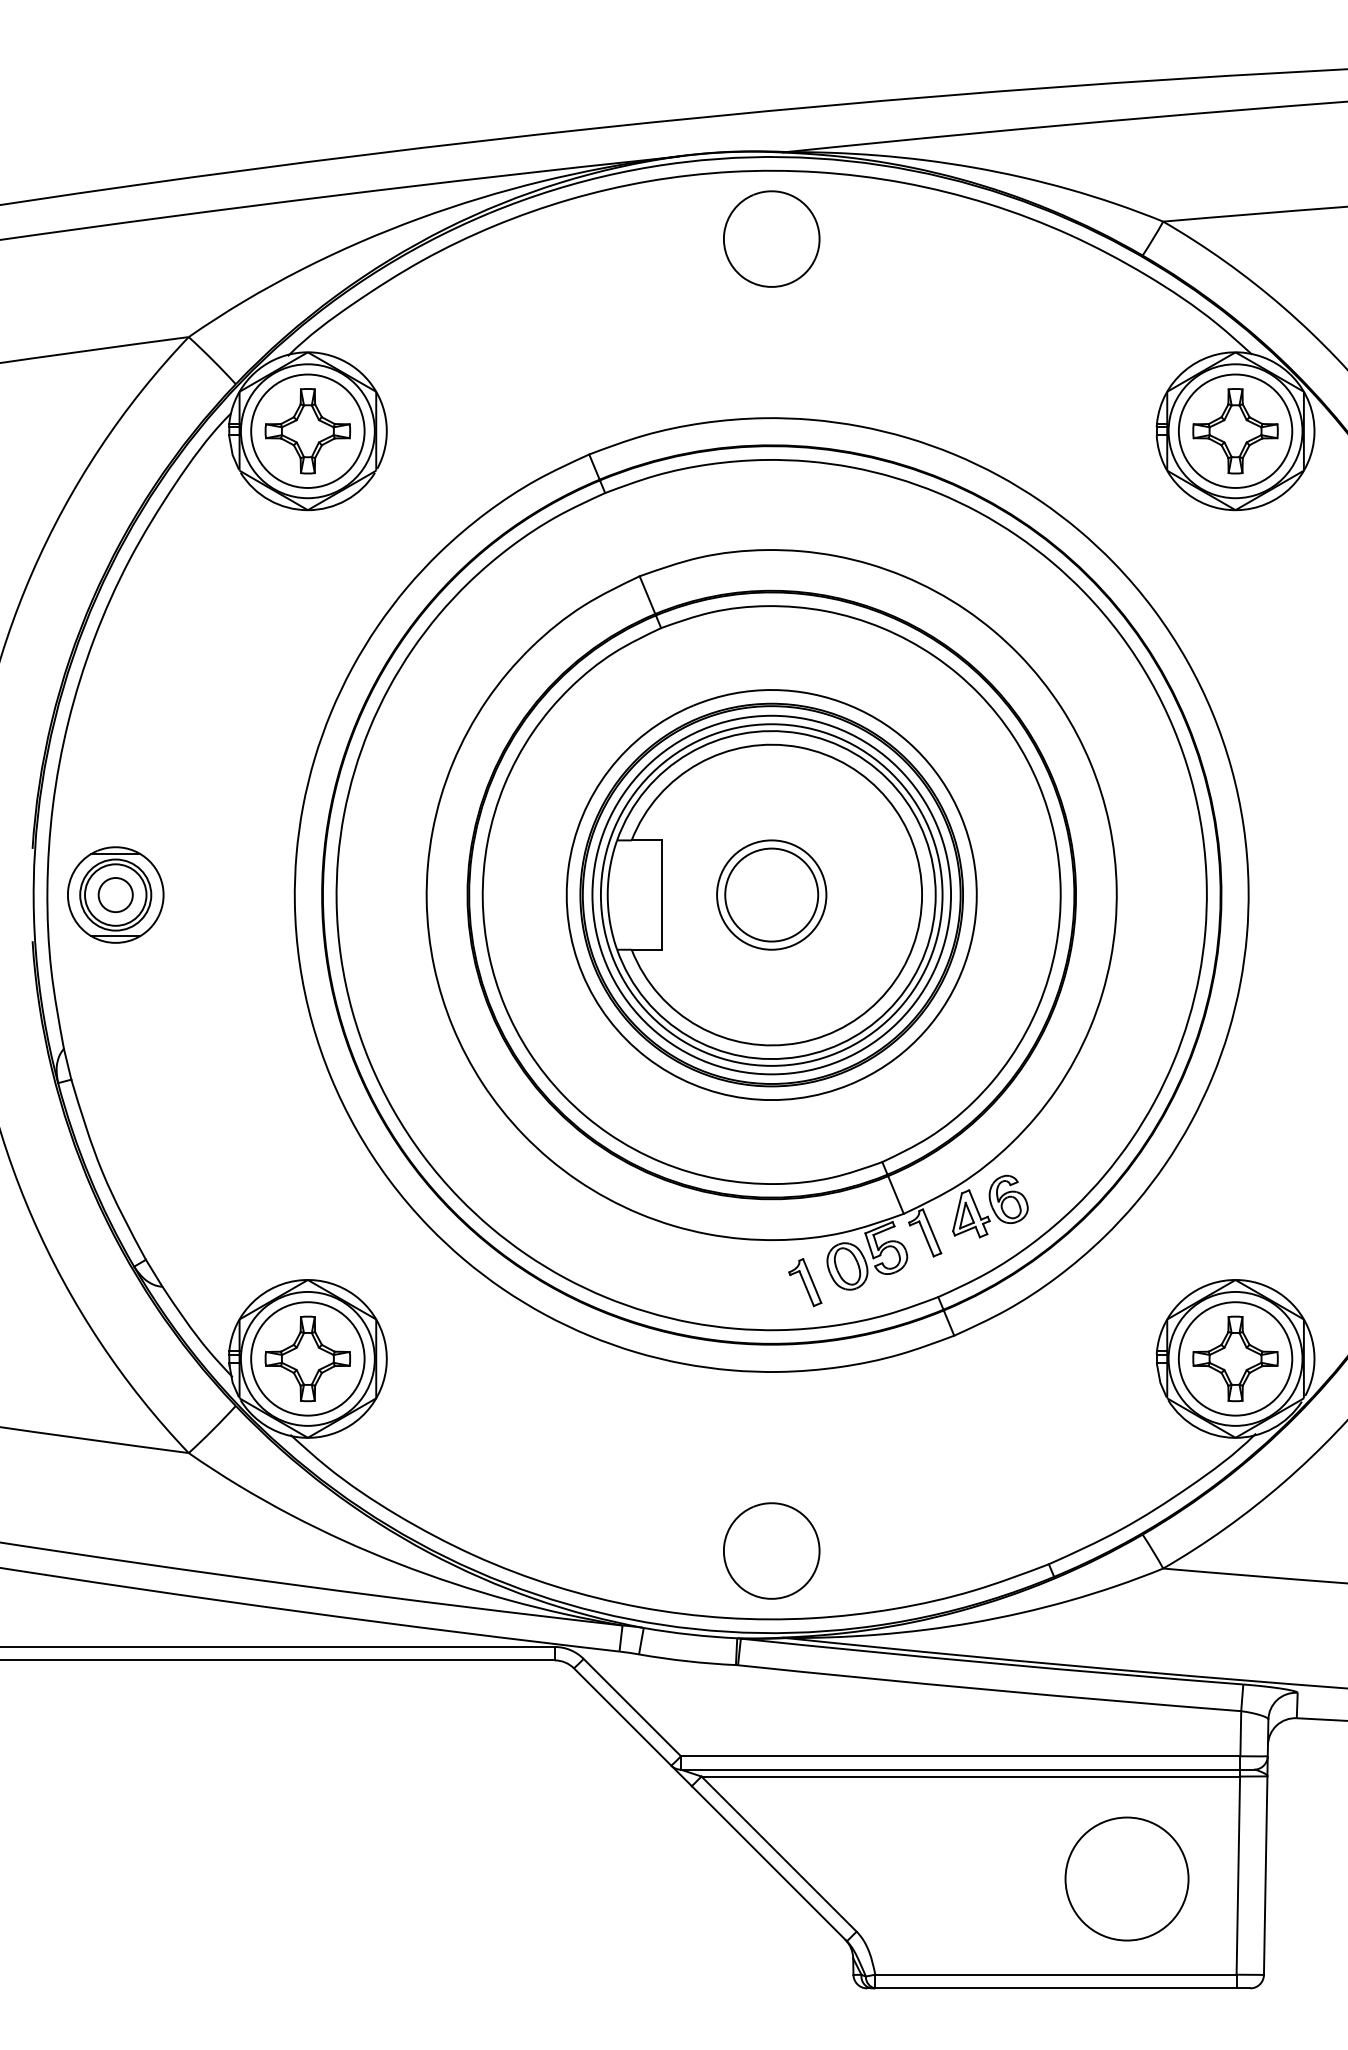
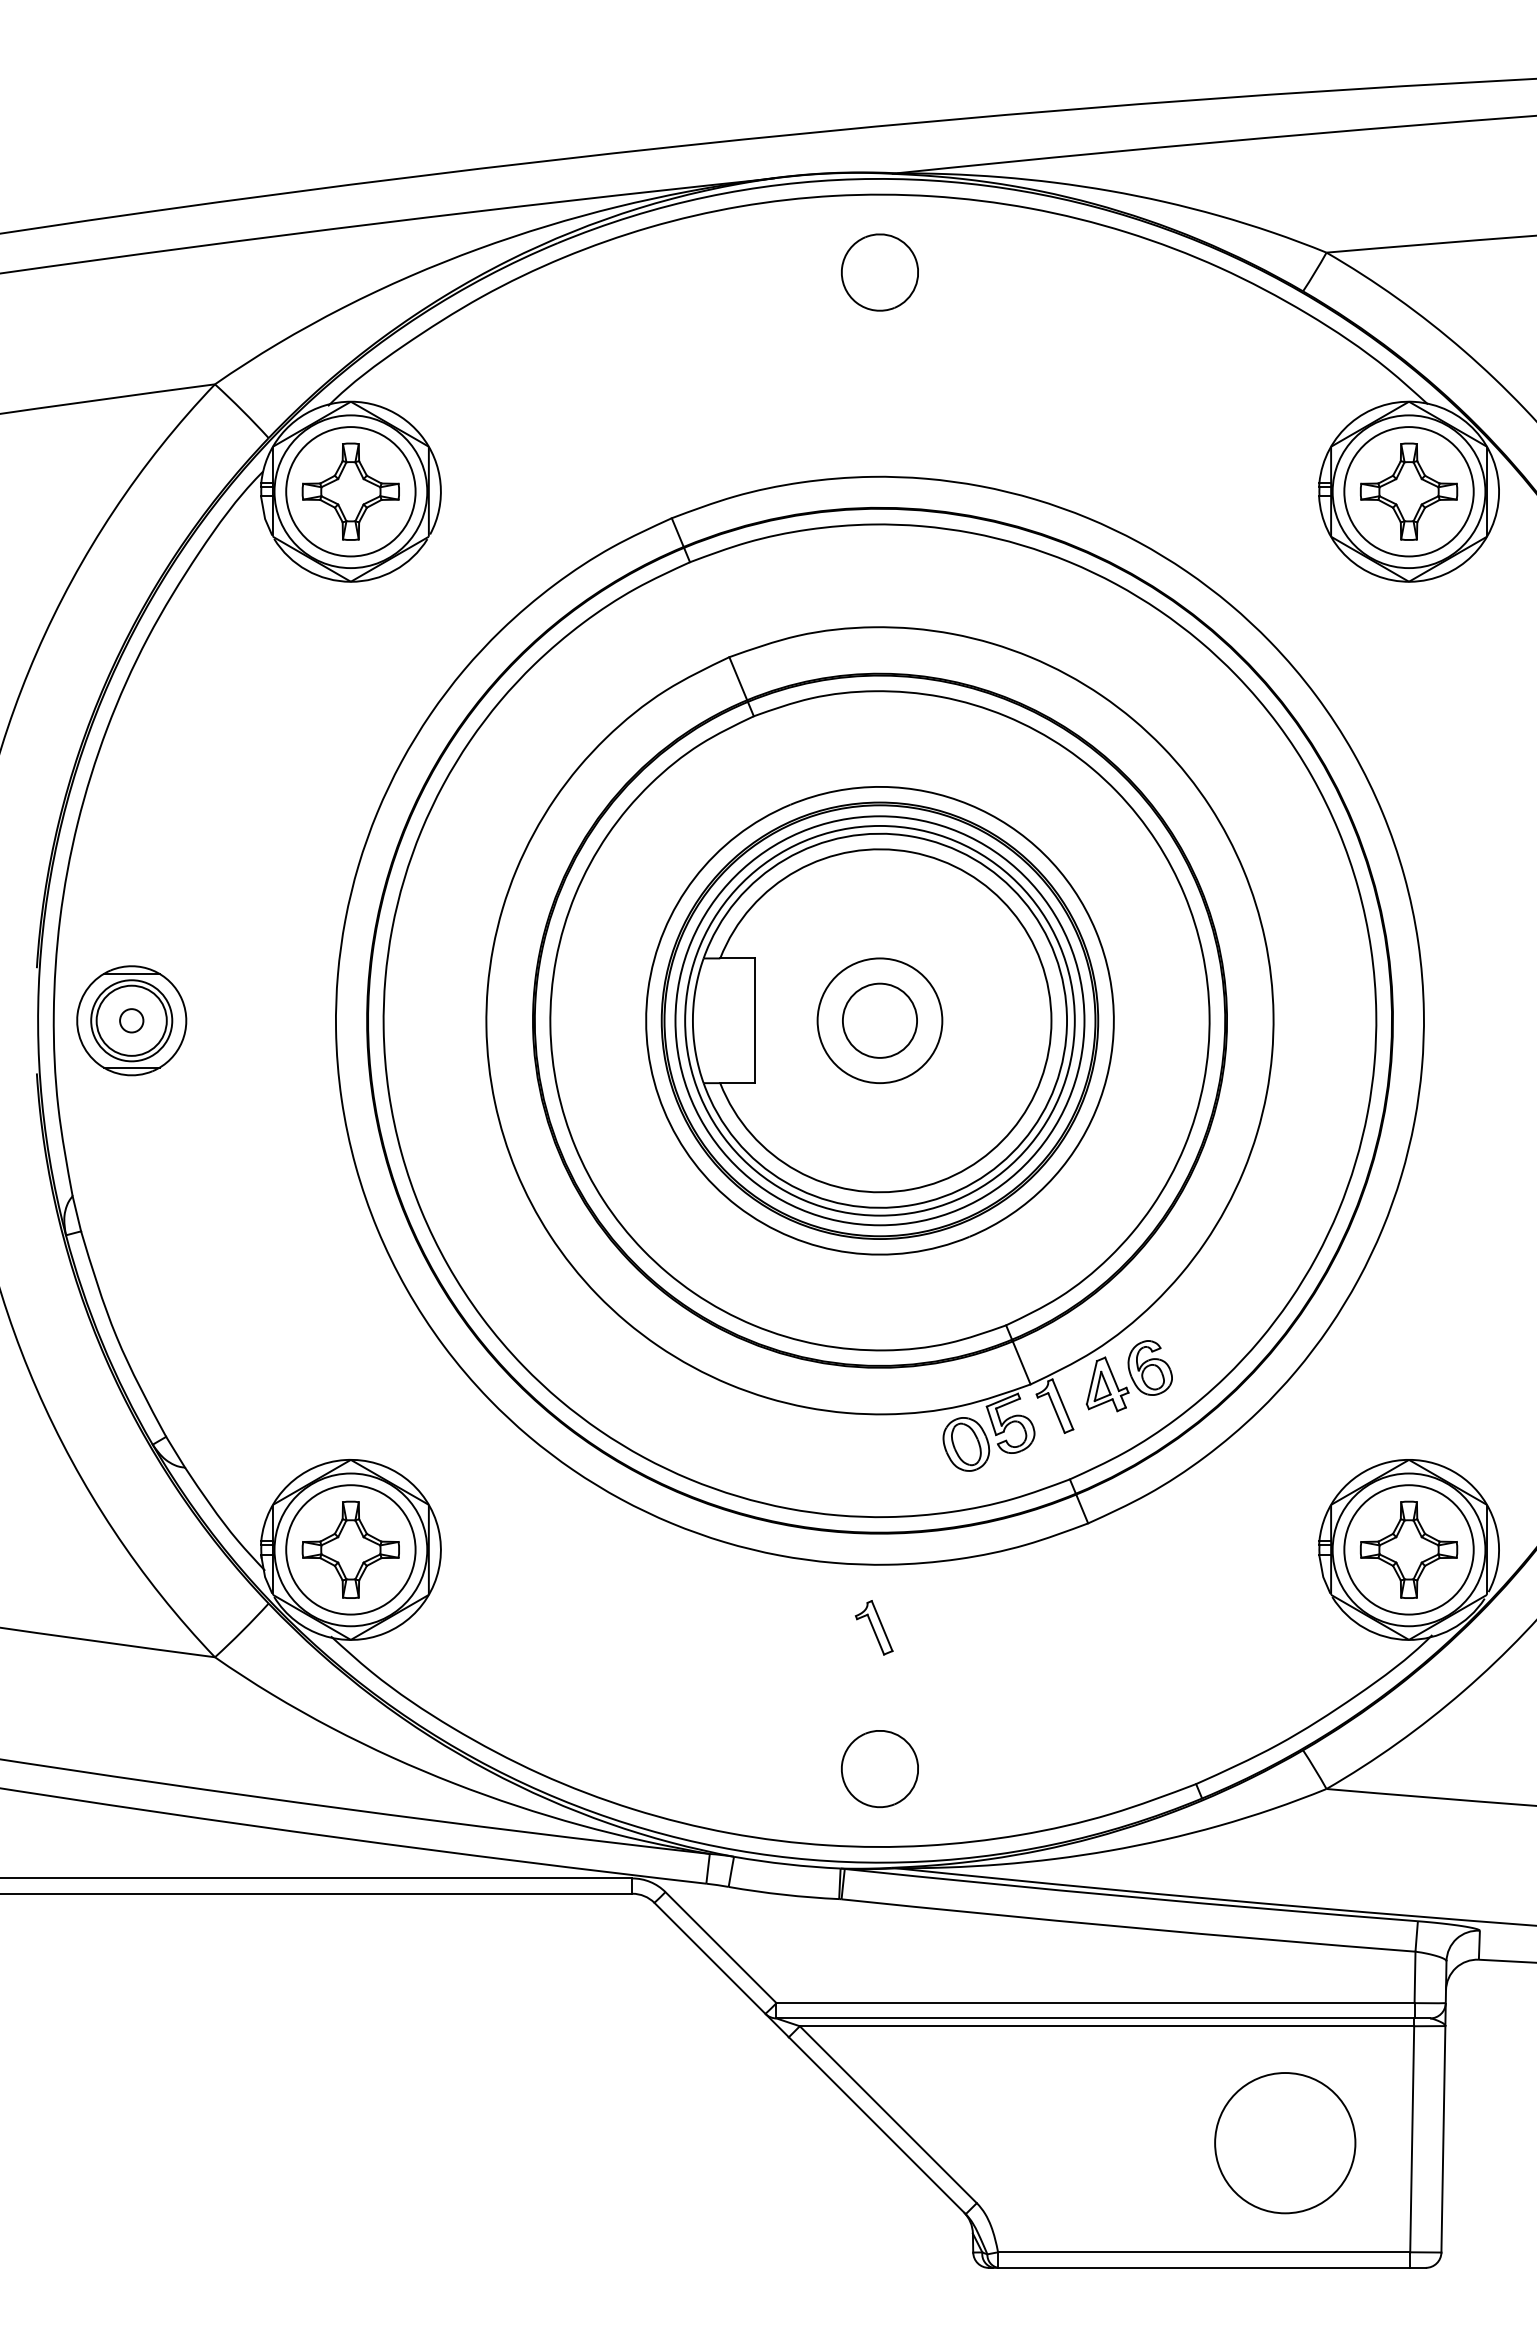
part: (771, 239) -> (879, 272), size x0.7
circle: (115, 894) -> (131, 1020), size x0.6
circle: (771, 894) -> (879, 1020), size x0.7
part: (804, 1282) -> (873, 1627), moved
part: (771, 1550) -> (879, 1768), size x0.7

